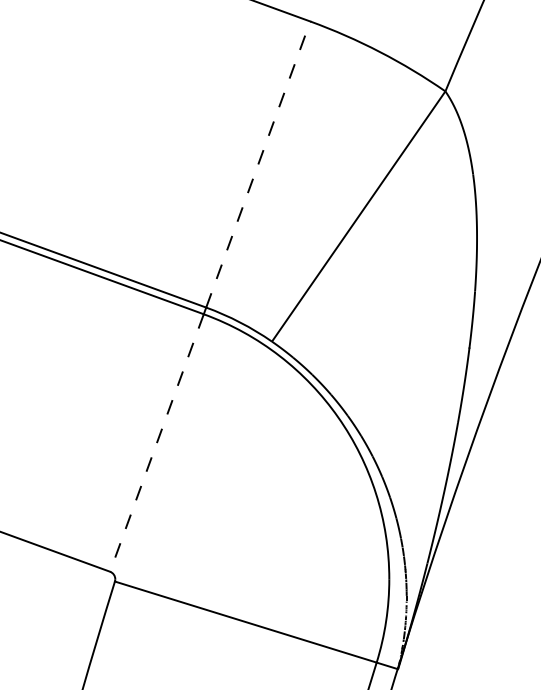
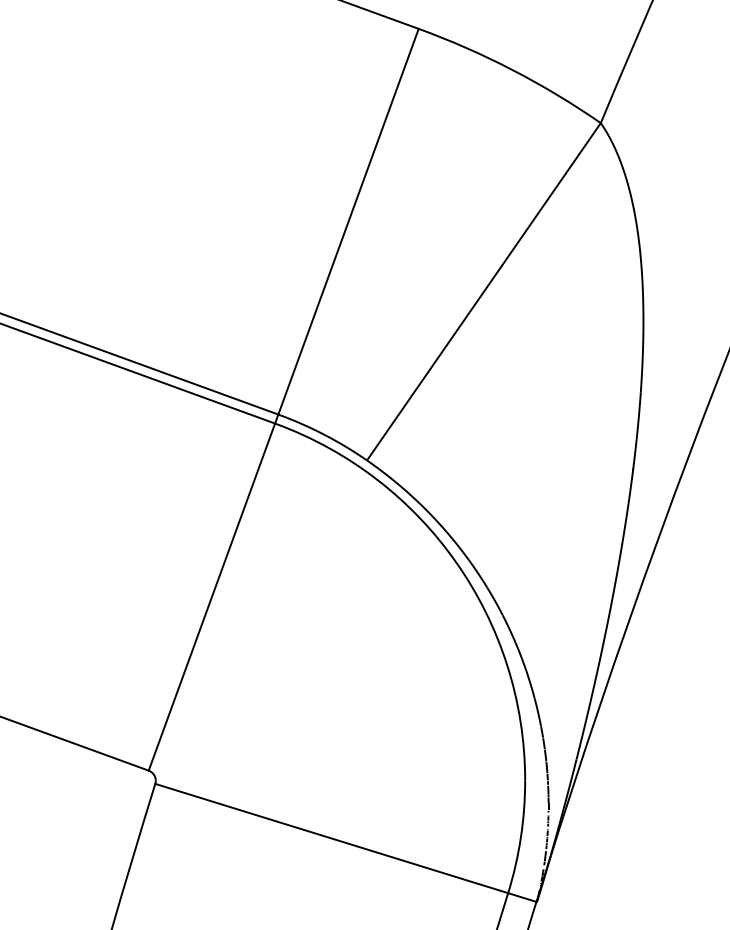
line: (258, 164) -> (348, 221), dashed -> solid
line: (156, 443) -> (211, 597), dashed -> solid

